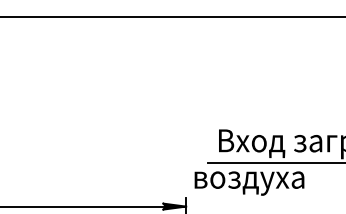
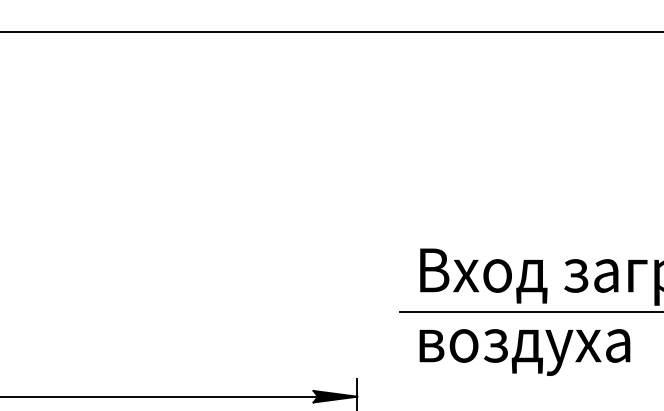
text: (249, 183) -> (524, 352), moved

